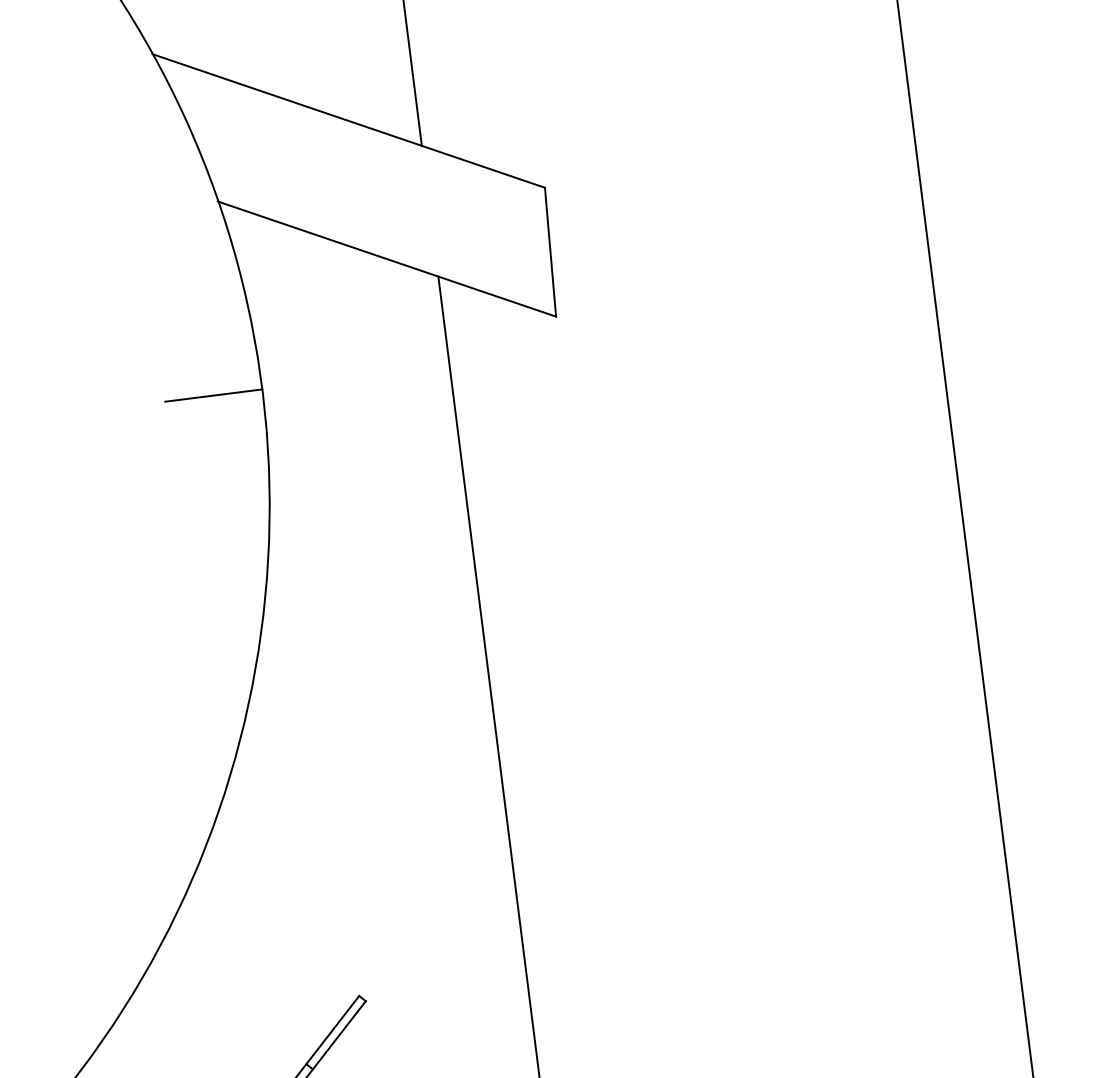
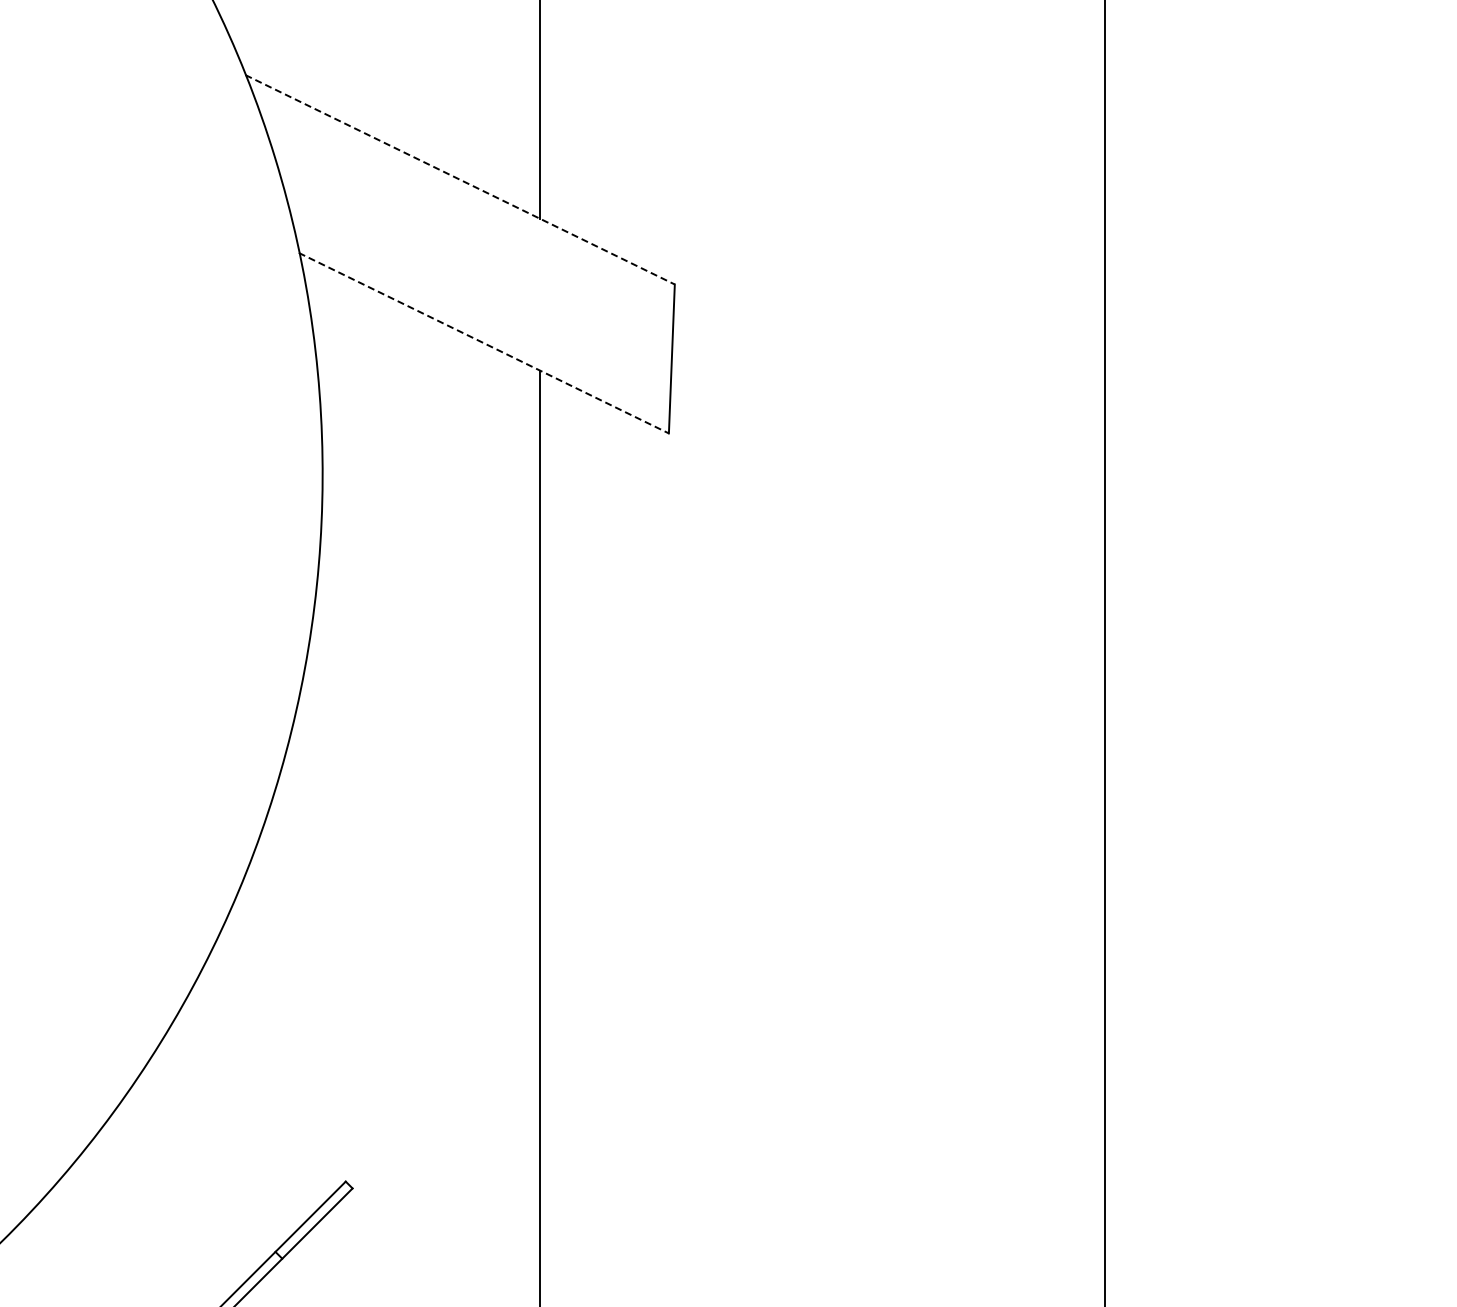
line: (348, 120) -> (460, 179), solid -> dashed
line: (386, 259) -> (483, 343), solid -> dashed
line: (213, 395) -> (265, 474), removed

